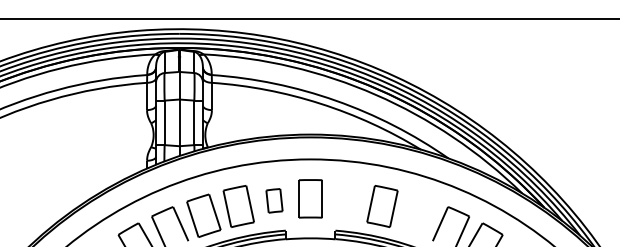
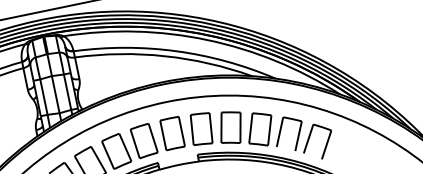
part: (274, 200) -> (144, 140), size x1.67
part: (346, 200) -> (201, 128), added
part: (416, 215) -> (259, 129), added

